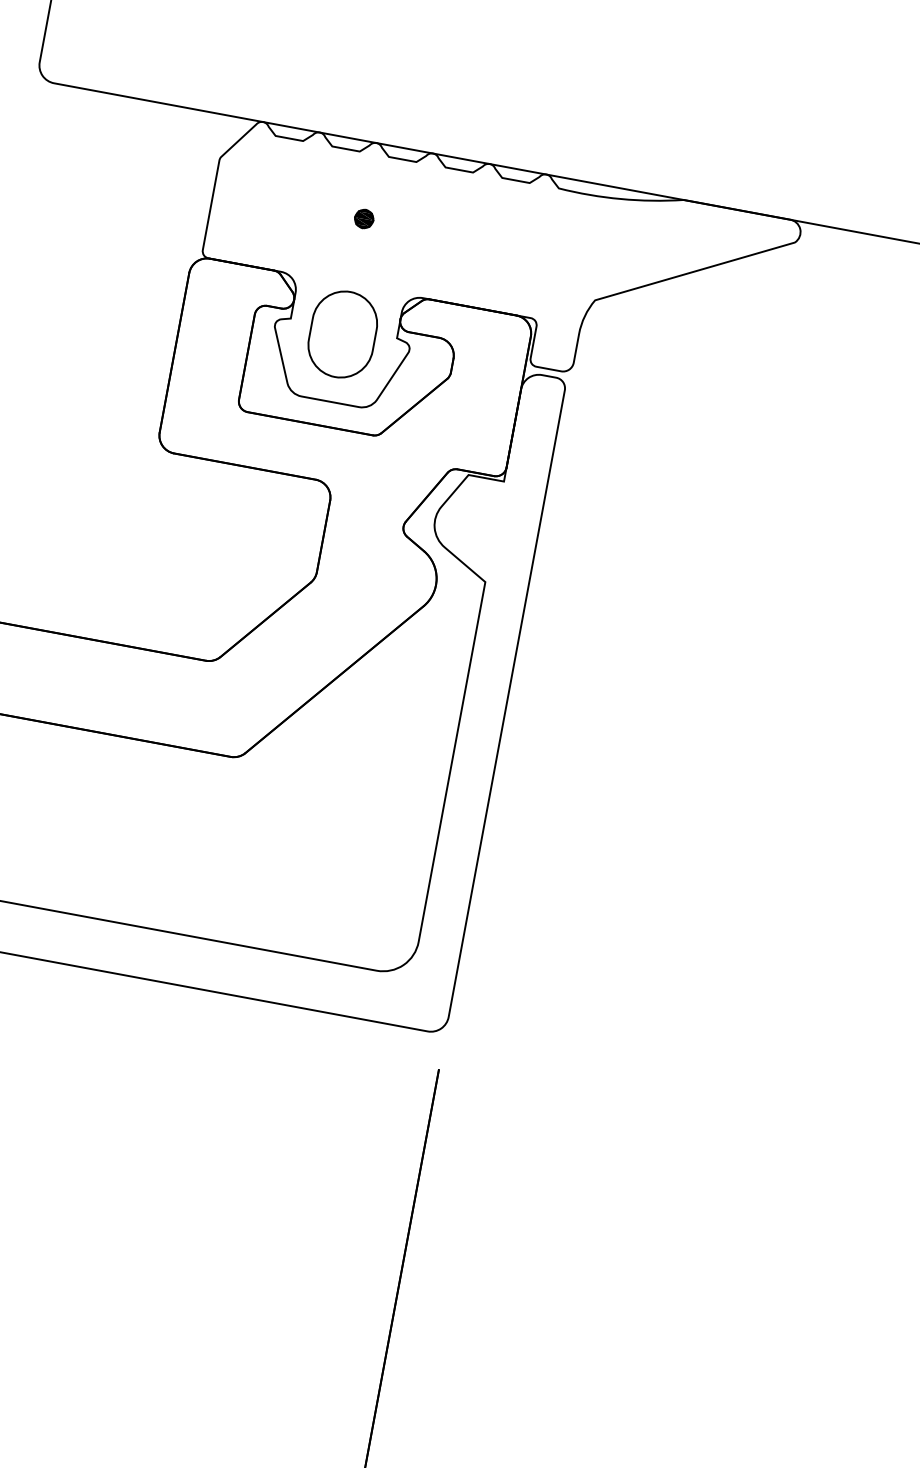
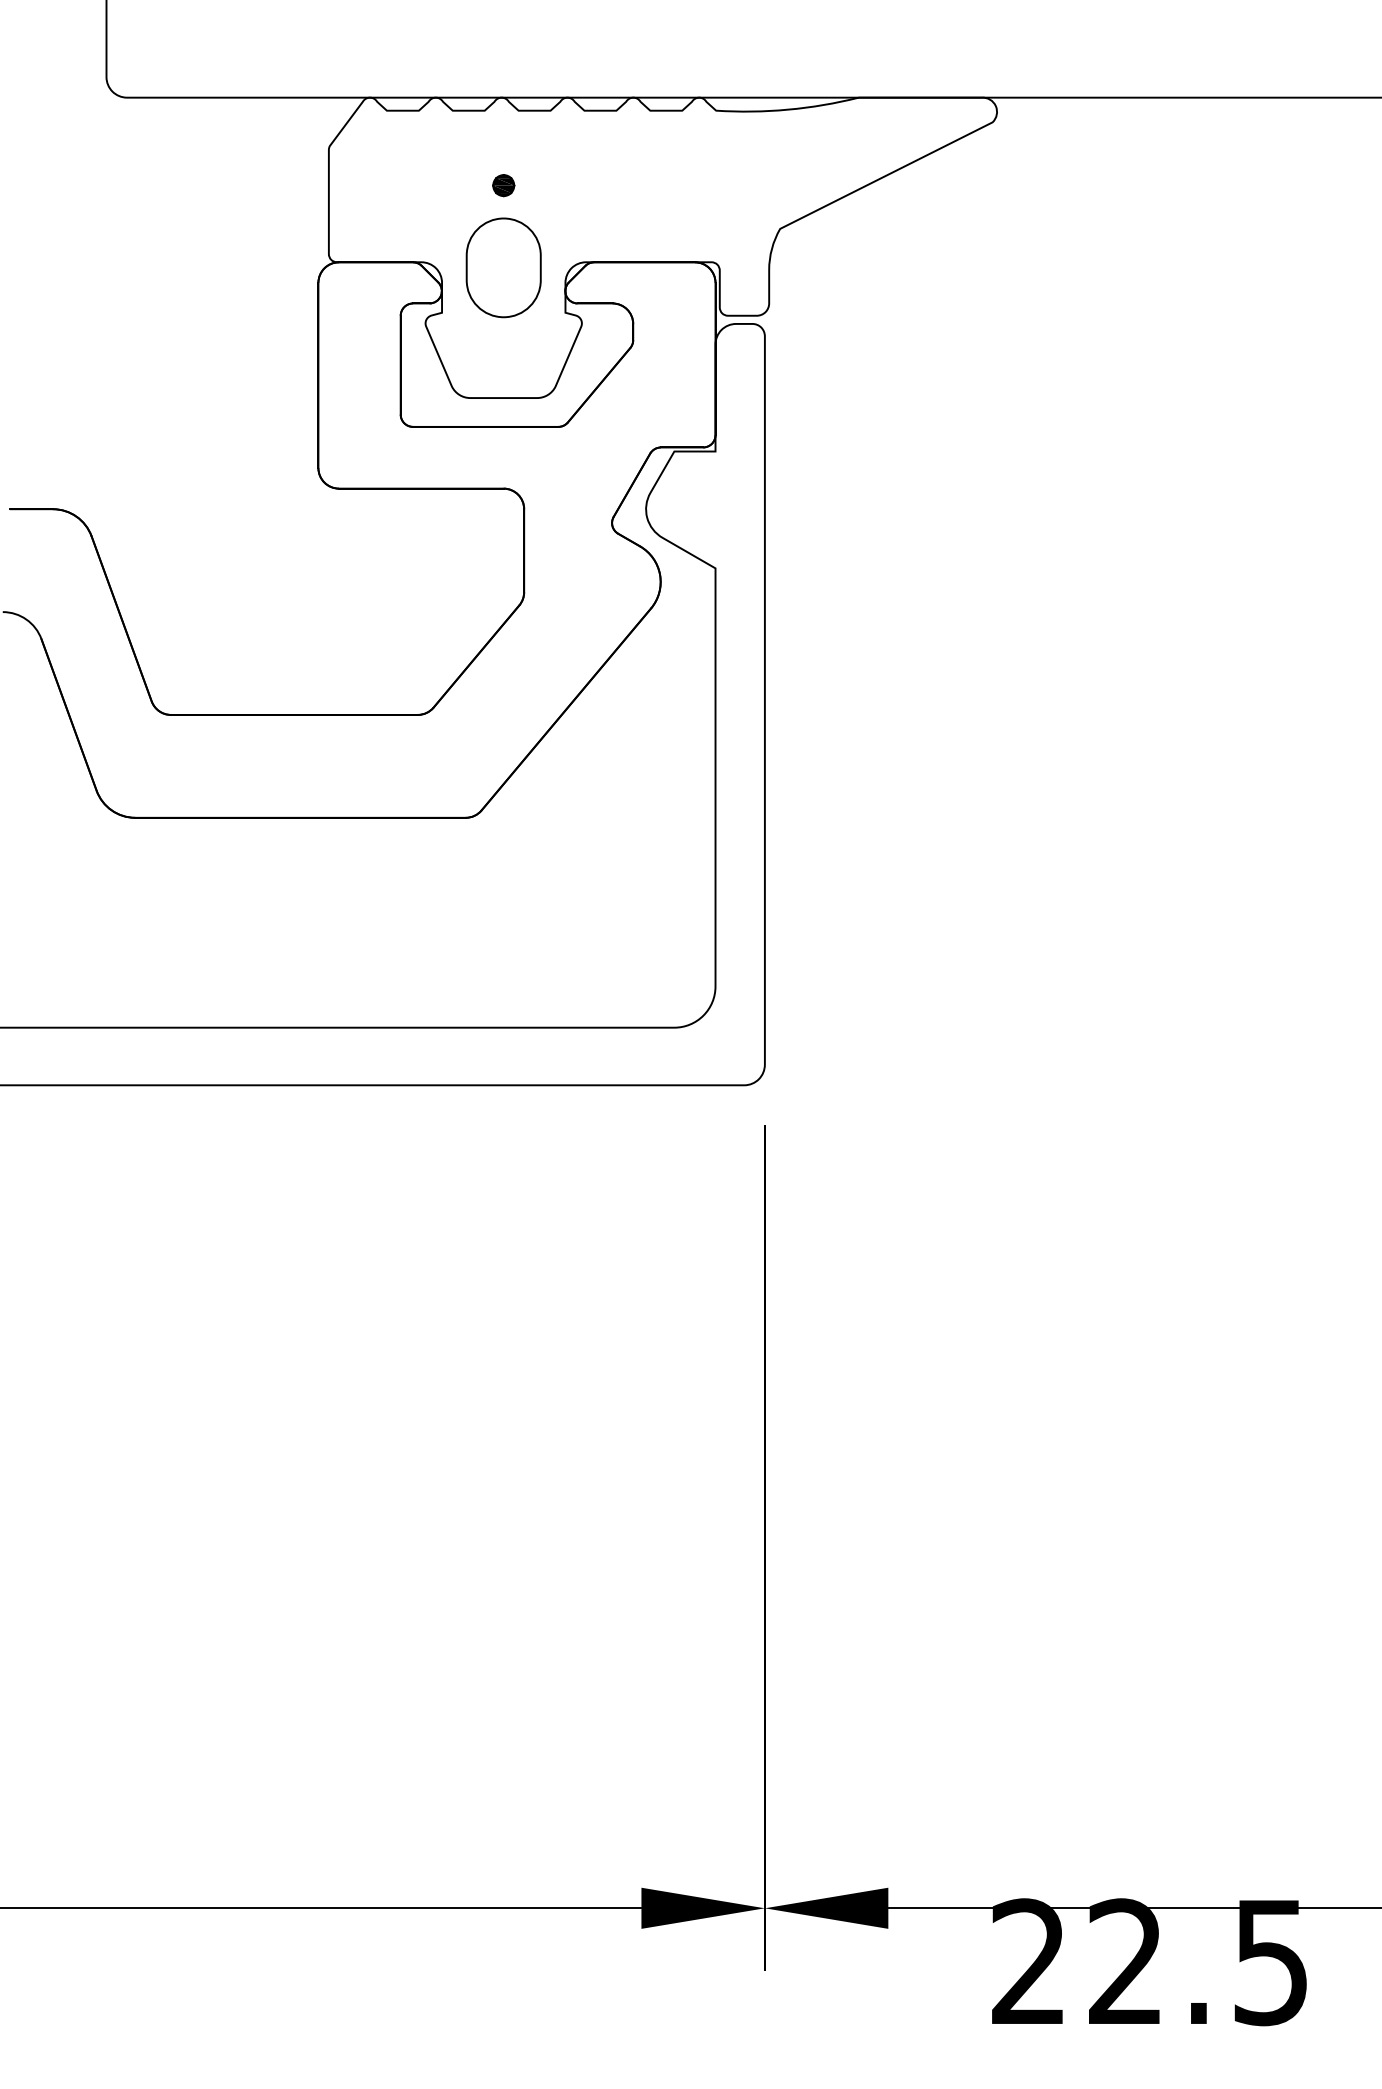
part: (342, 334) -> (503, 267), moved

